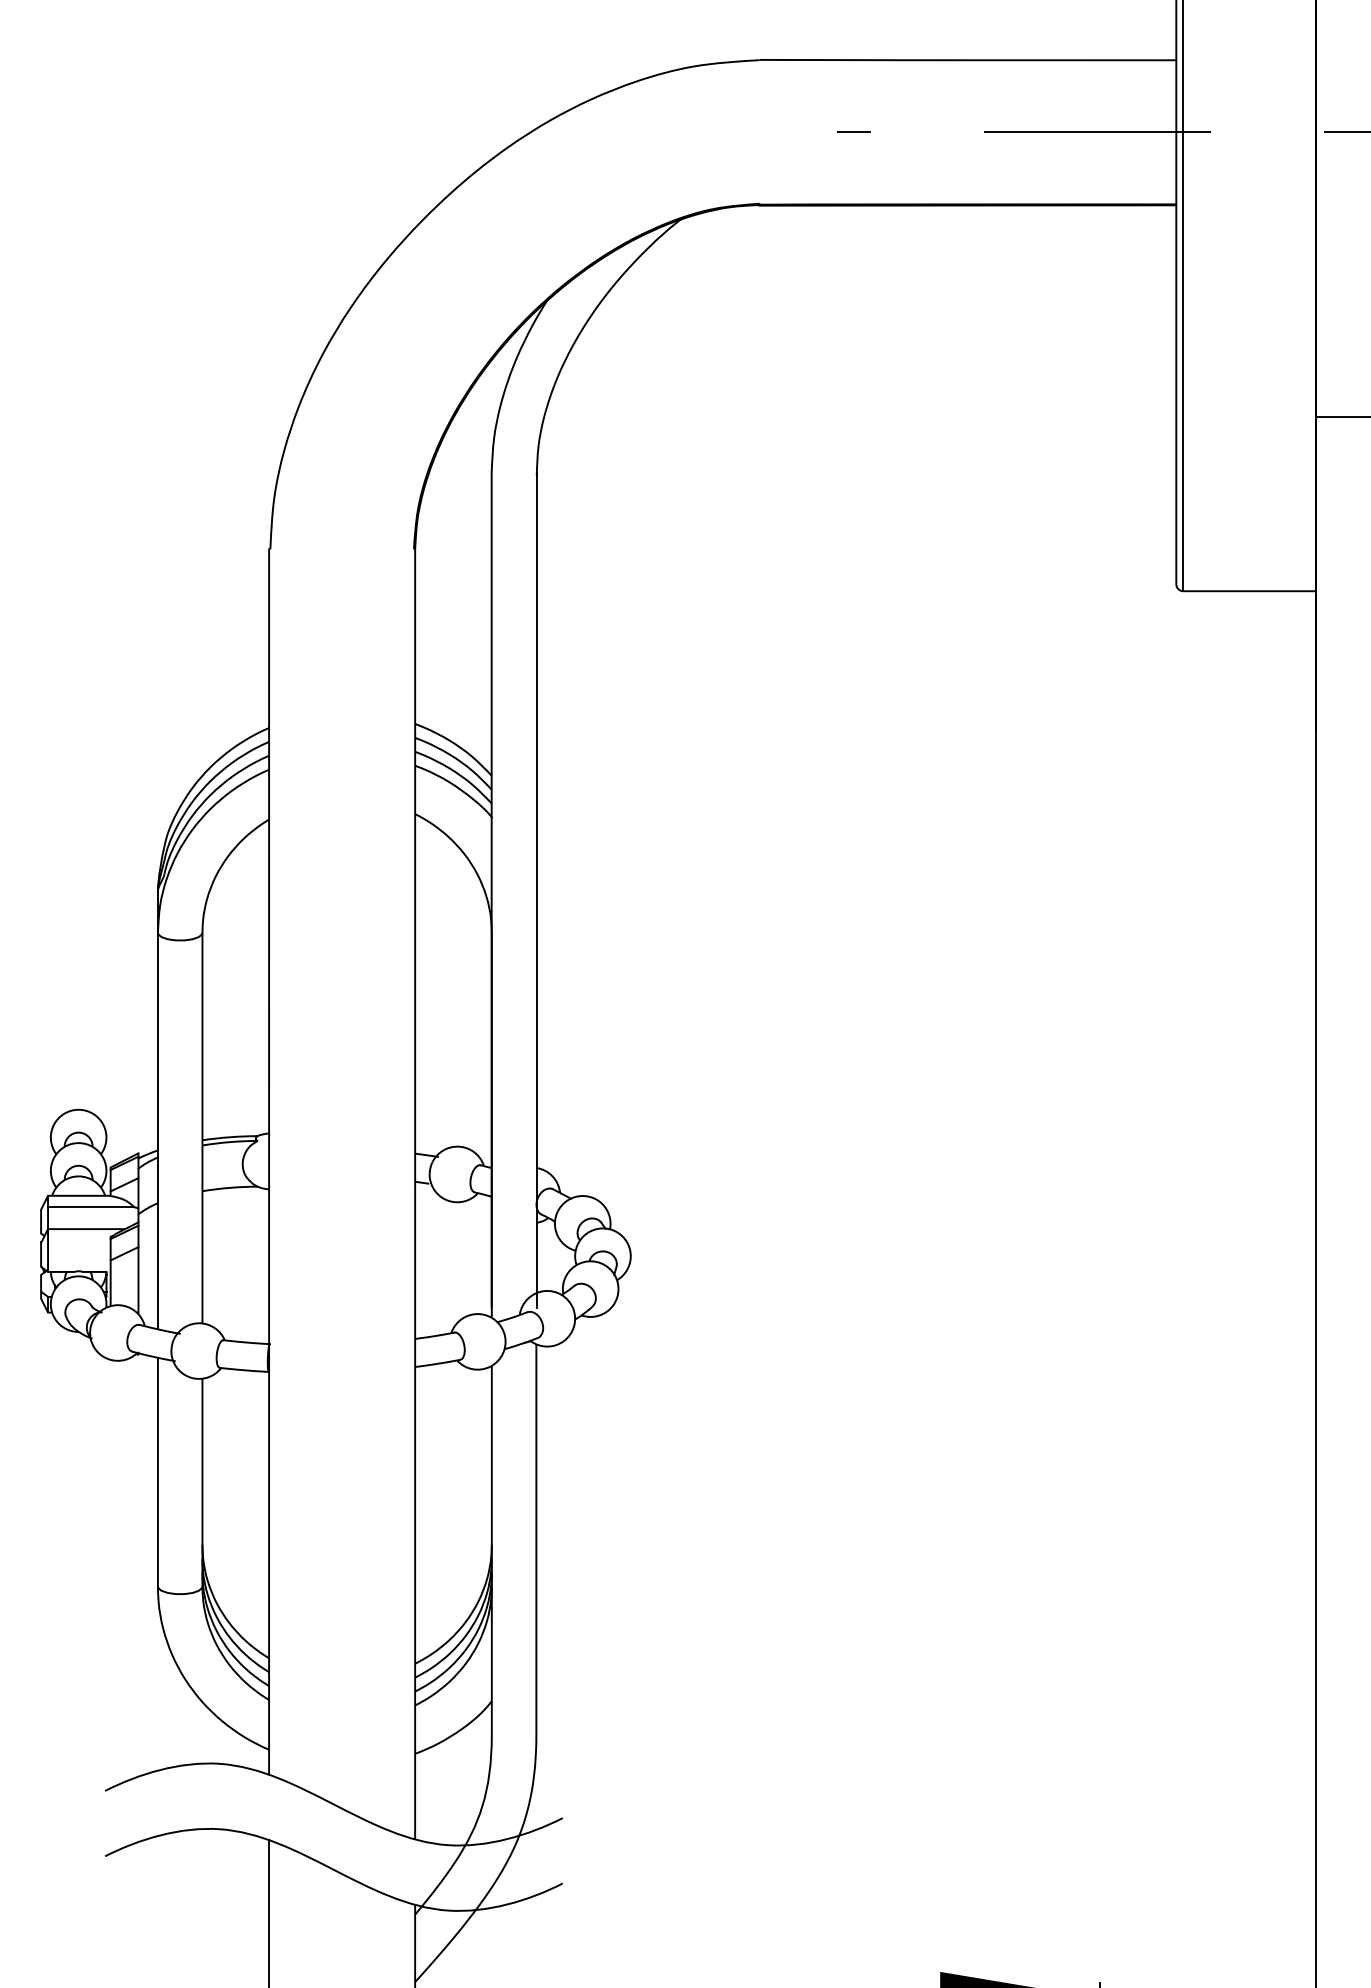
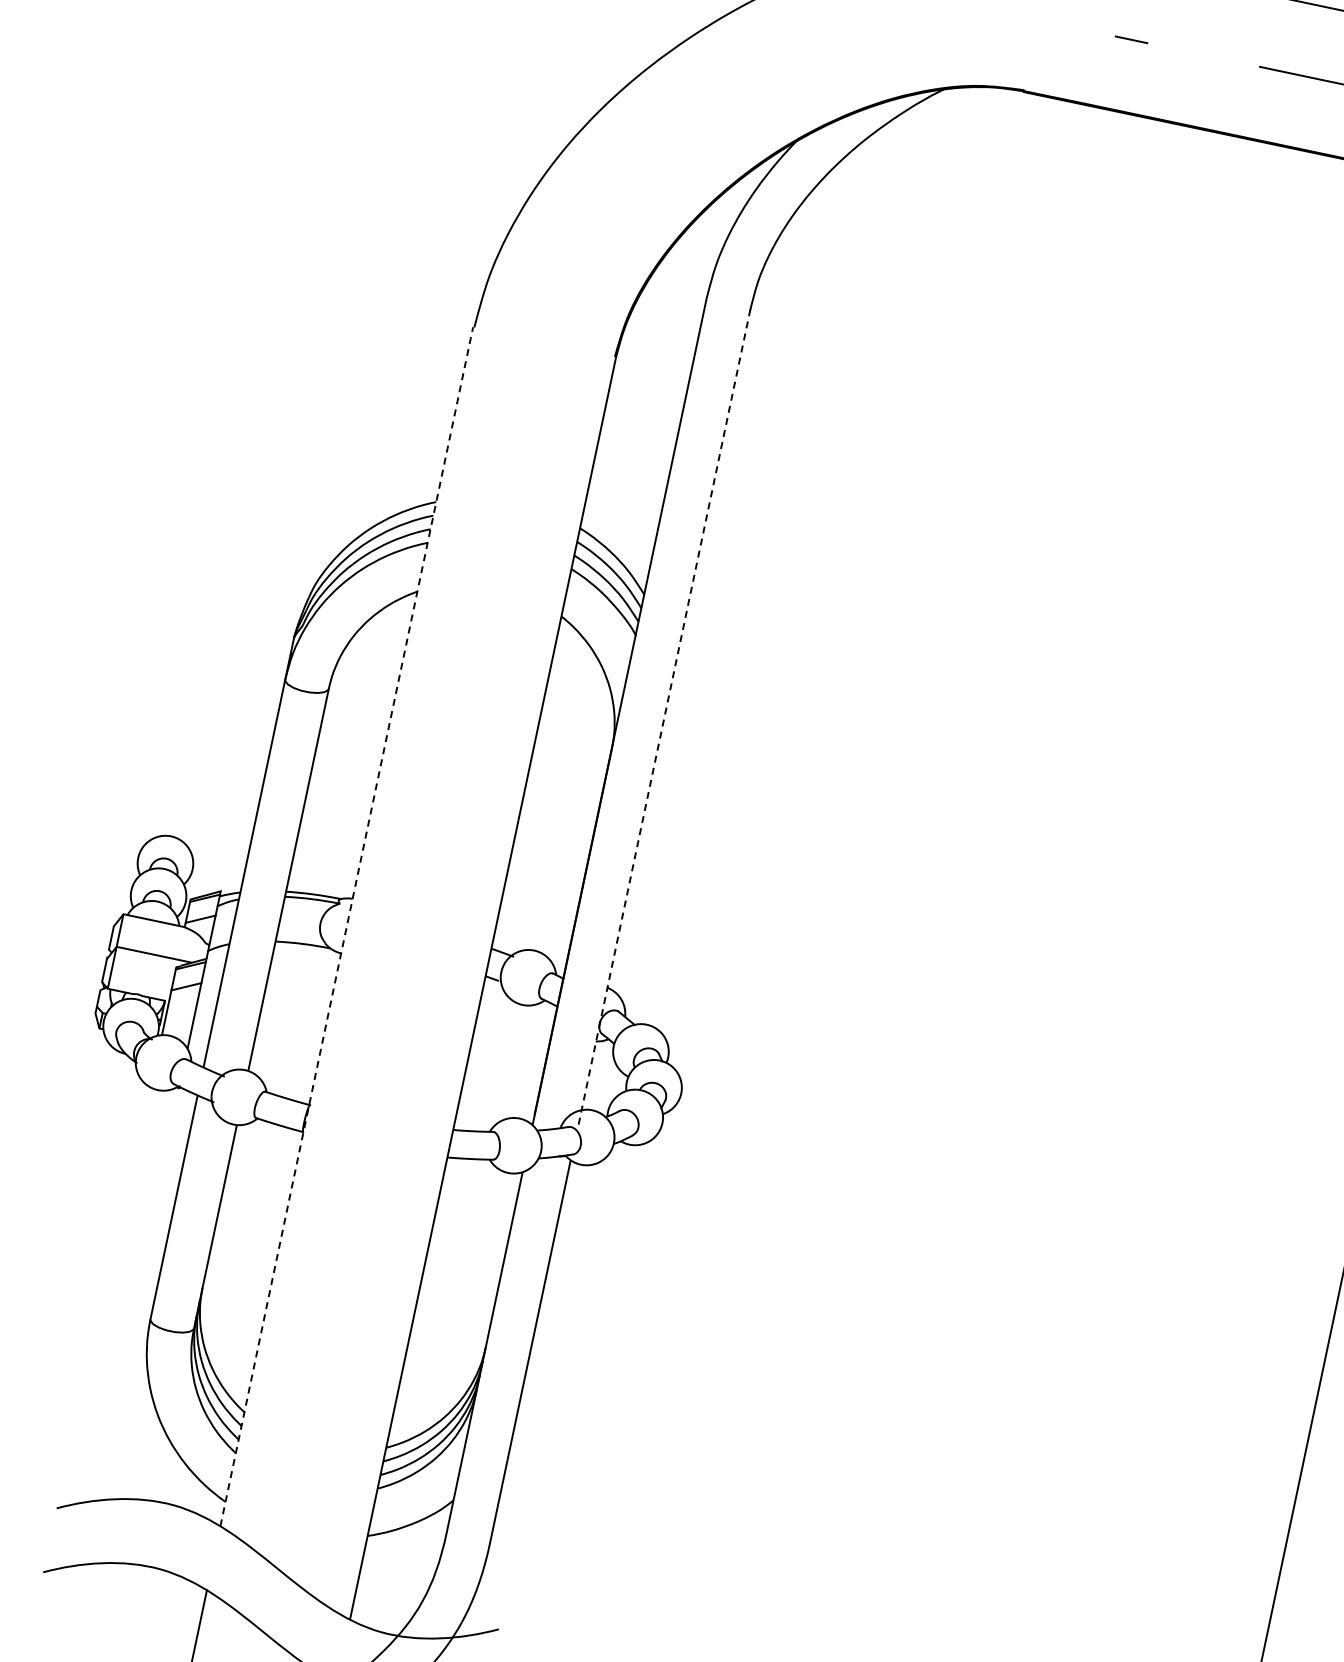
line: (536, 889) -> (664, 715), solid -> dashed
line: (269, 1162) -> (347, 927), solid -> dashed
line: (91, 1207) -> (163, 934), removed

